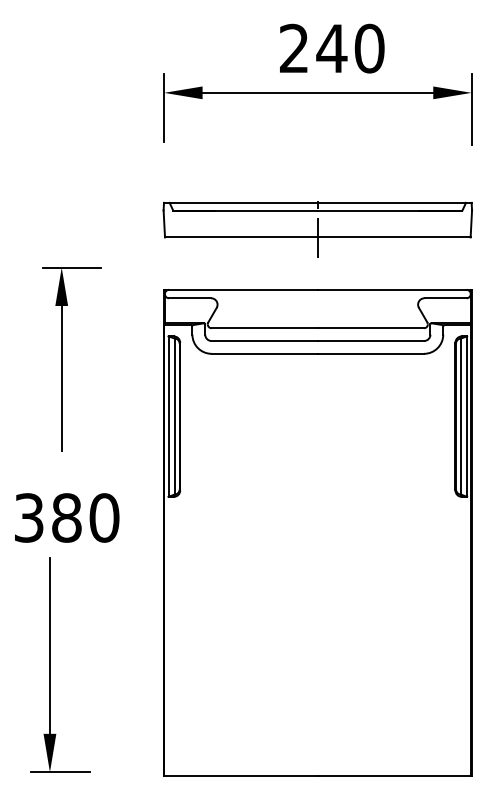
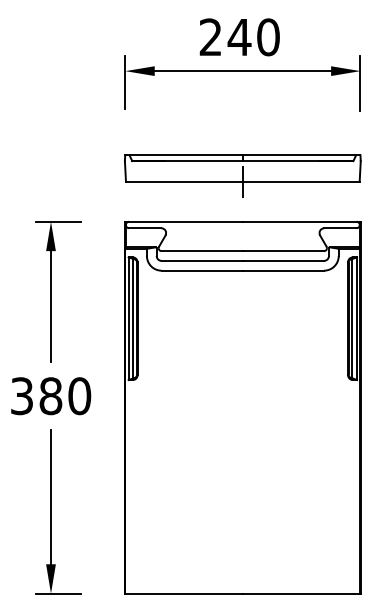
text: (331, 48) -> (239, 37), moved
part: (62, 358) -> (51, 291), moved
part: (50, 664) -> (51, 511), moved

